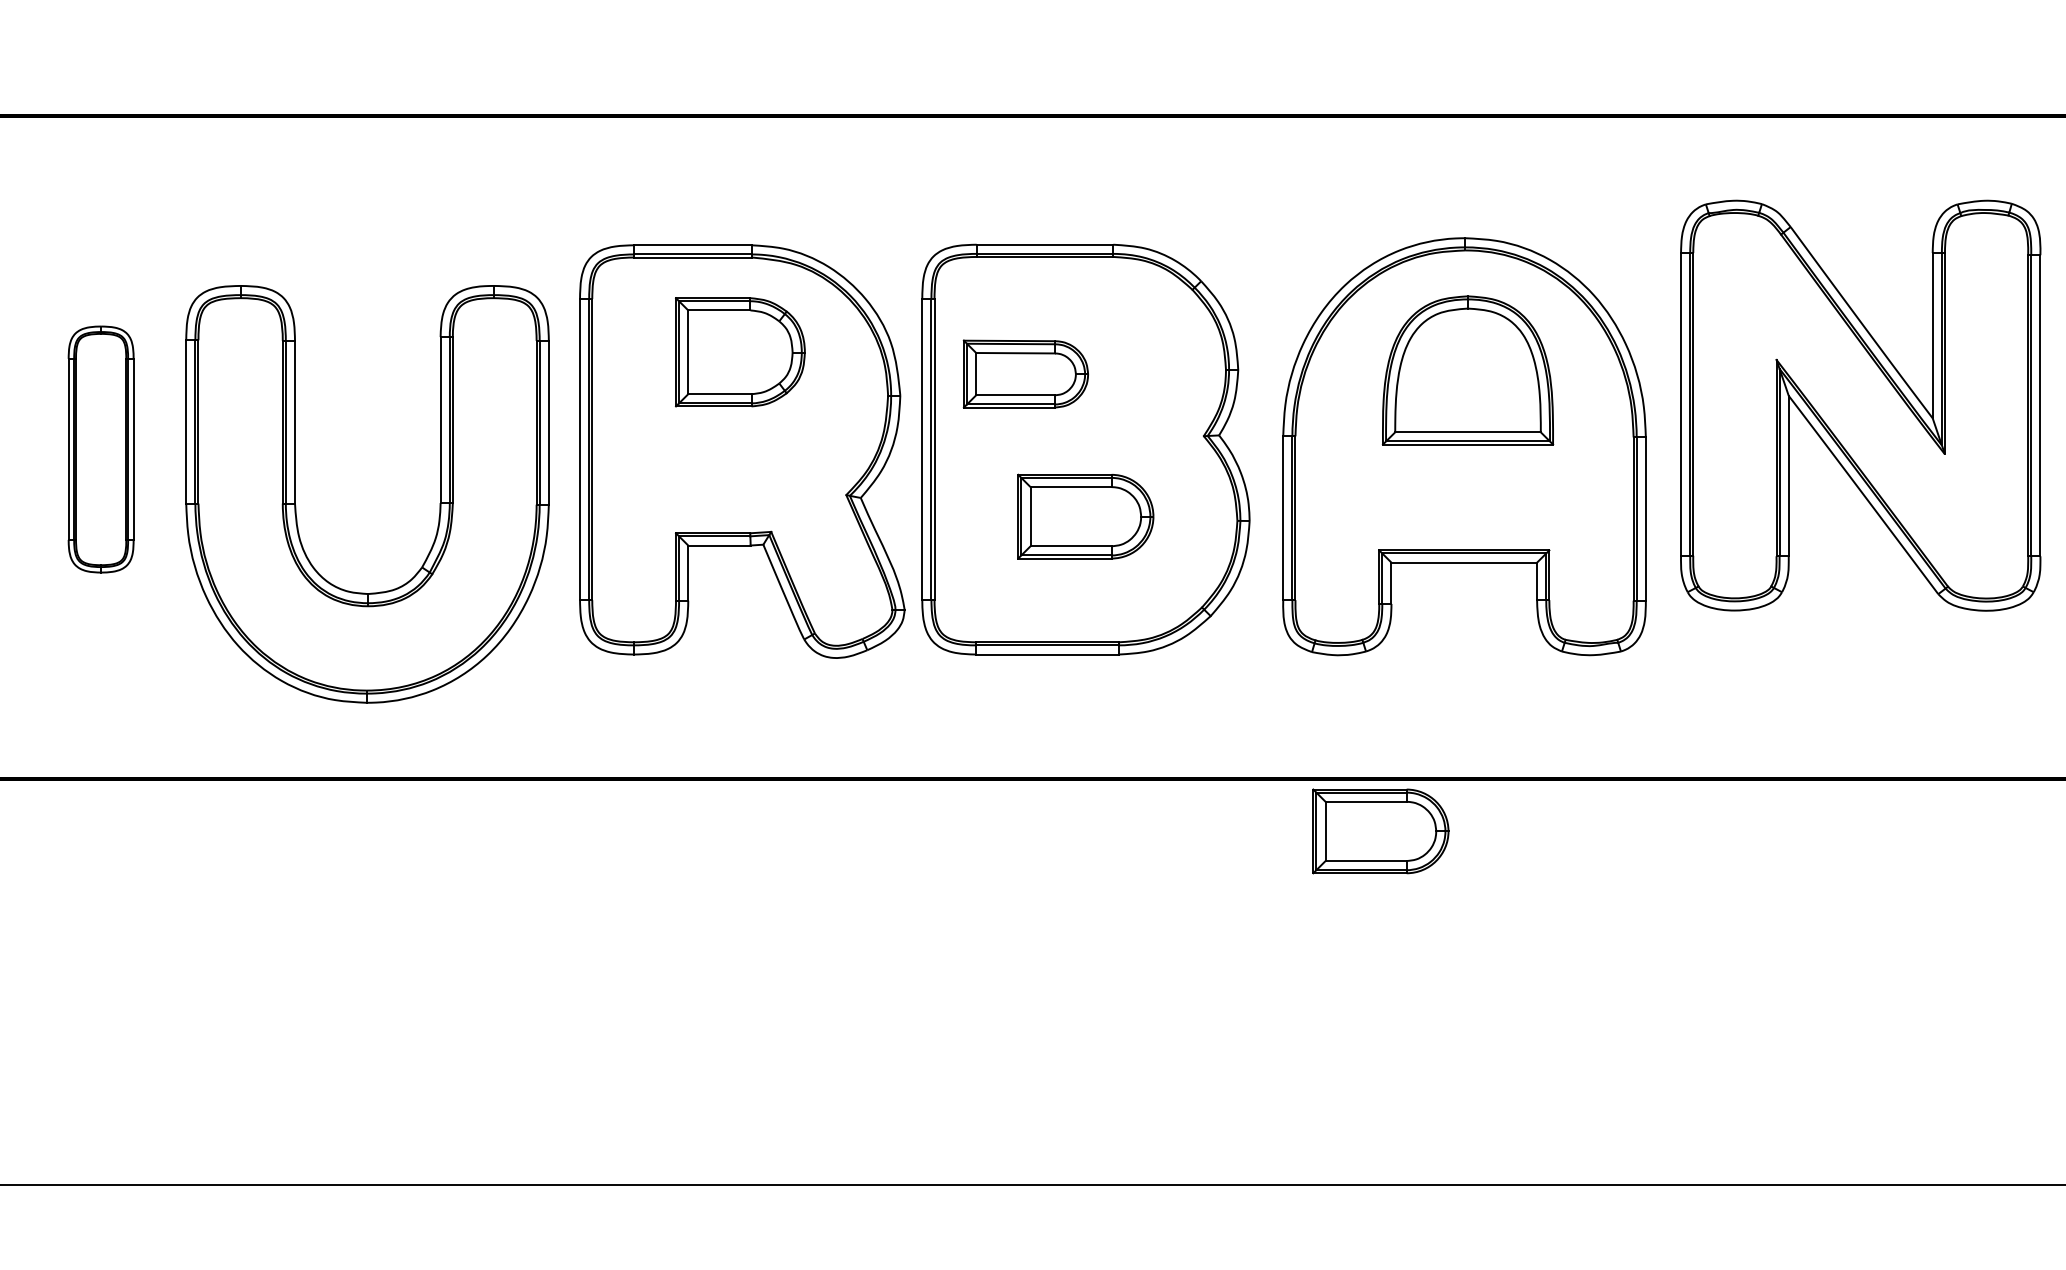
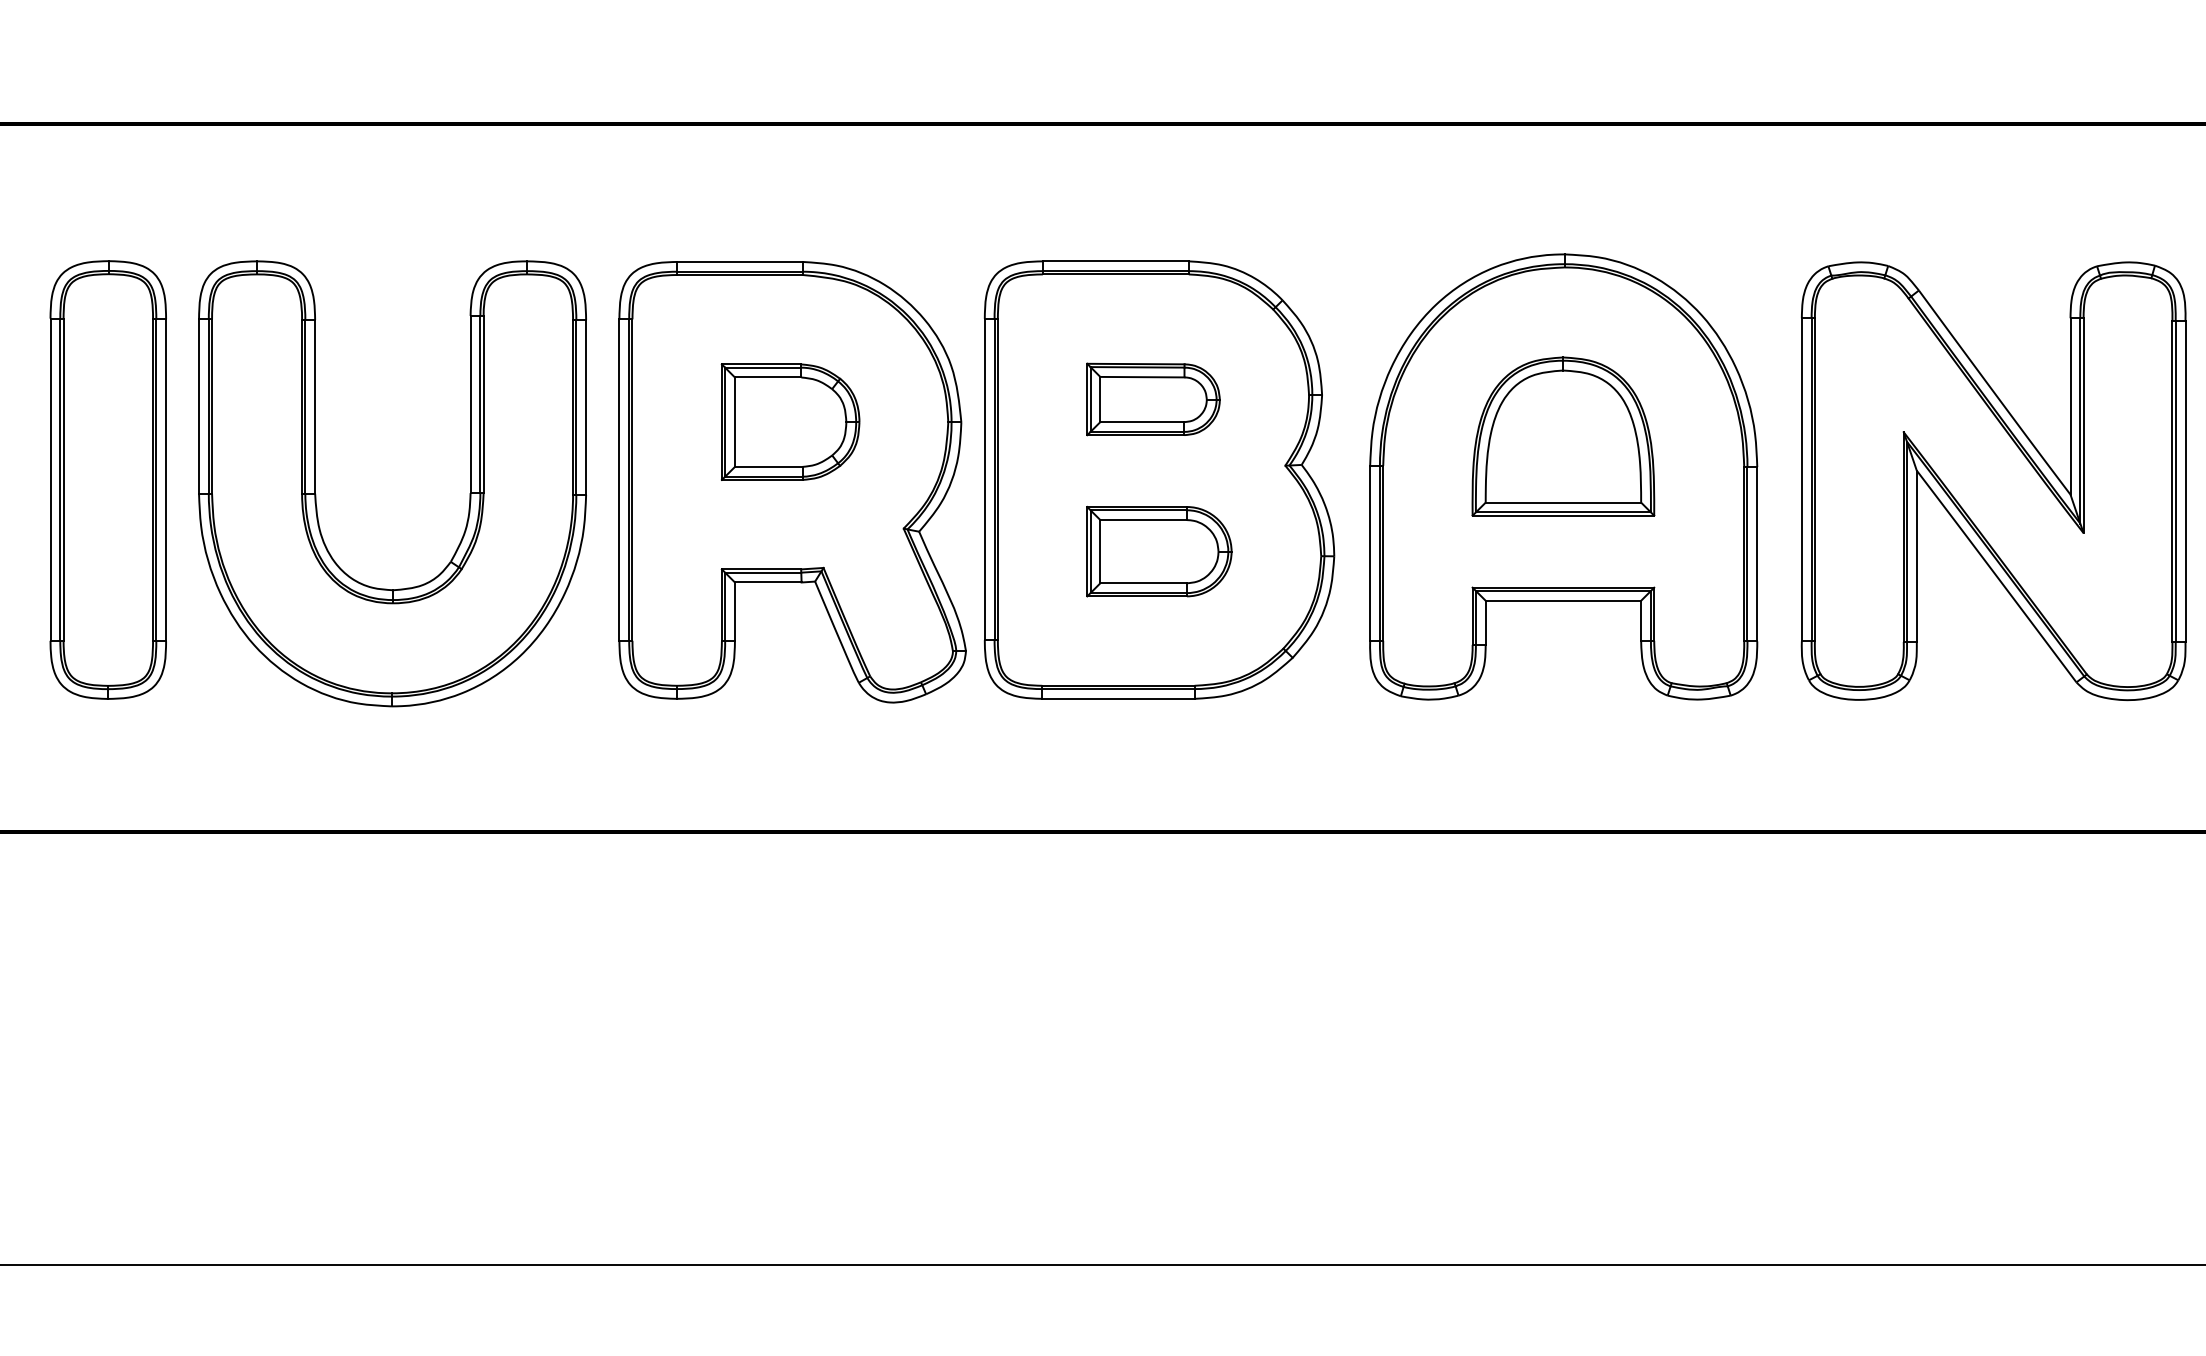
part: (740, 351) -> (790, 421), moved
part: (1468, 370) -> (1563, 436), moved
part: (1025, 374) -> (1153, 399), moved
part: (1860, 405) -> (1993, 481), moved
part: (100, 449) -> (107, 479), size x1.67
part: (296, 504) -> (316, 494), moved
part: (1380, 831) -> (1474, 887), removed

